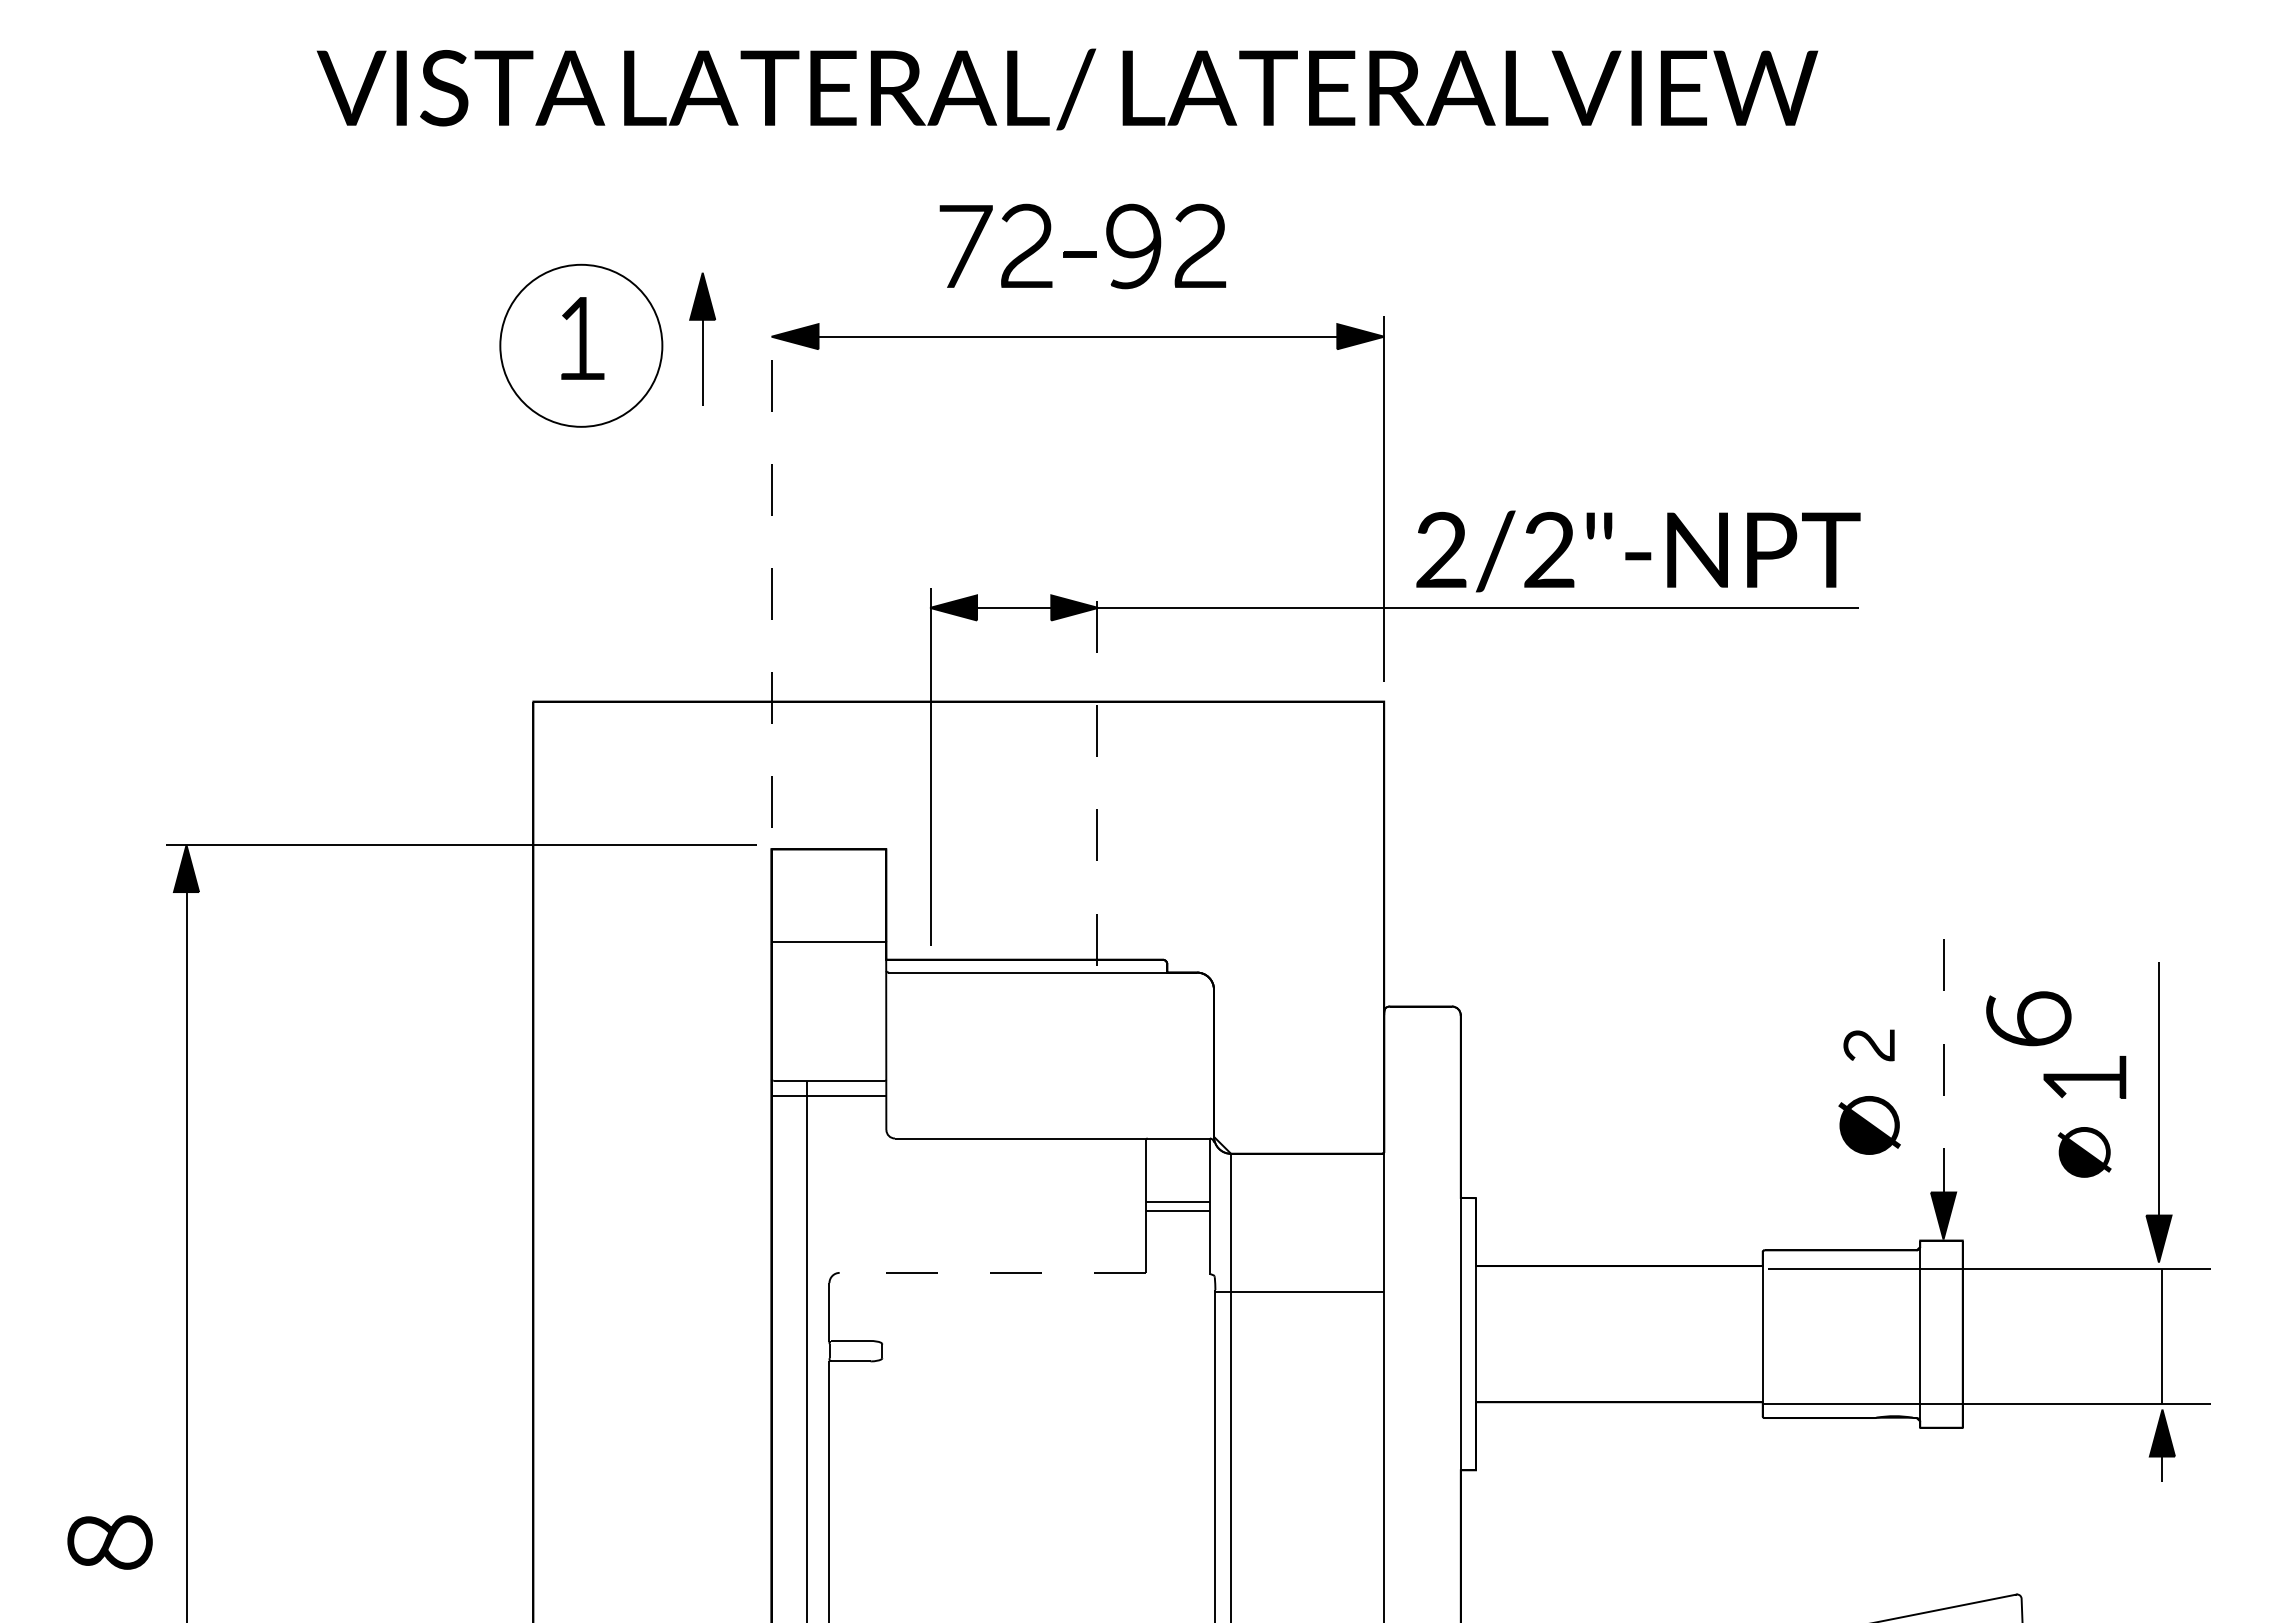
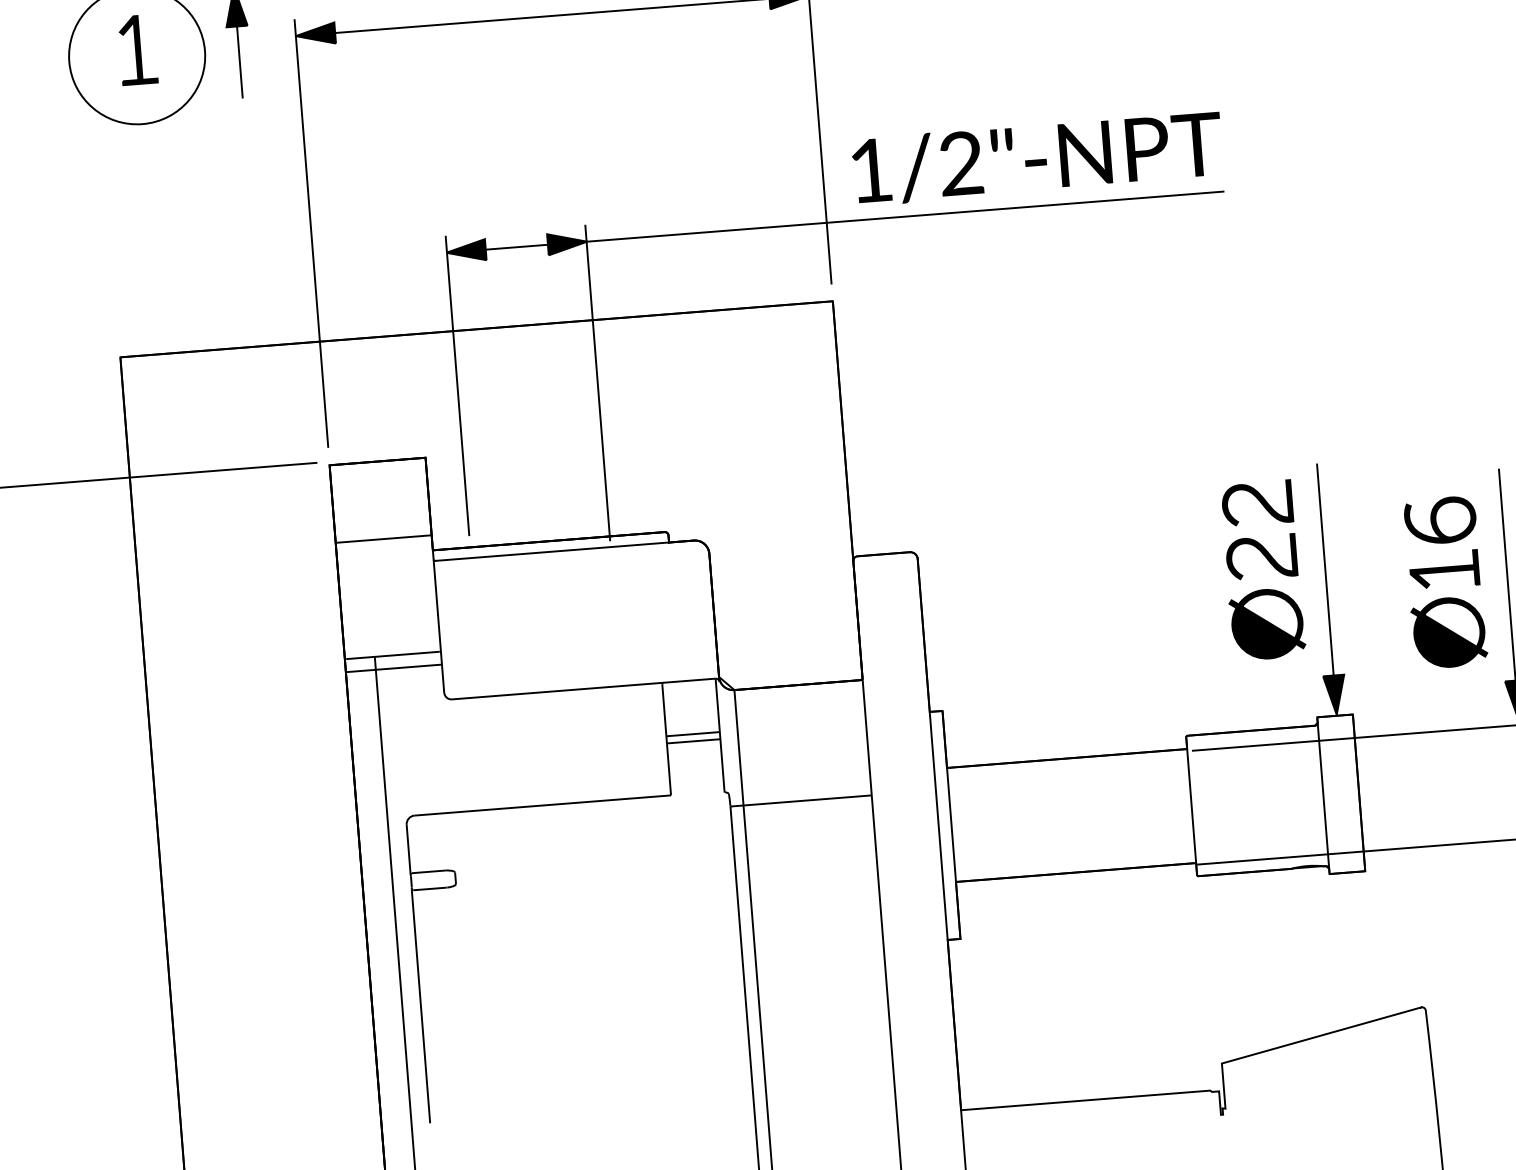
text: (1441, 549) -> (870, 170), 2/2"-NPT -> 1/2"-NPT
line: (771, 572) -> (311, 233), dashed -> solid
line: (1097, 776) -> (597, 382), dashed -> solid
part: (1868, 980) -> (1256, 502), added
part: (2028, 1018) -> (1440, 520), moved
part: (1868, 1045) -> (1261, 557), size x1.67
line: (1943, 1070) -> (1325, 573), dashed -> solid
part: (1869, 1125) -> (1267, 624), size x1.43
part: (2084, 1152) -> (1449, 632), size x1.67
line: (992, 1272) -> (542, 805), dashed -> solid

